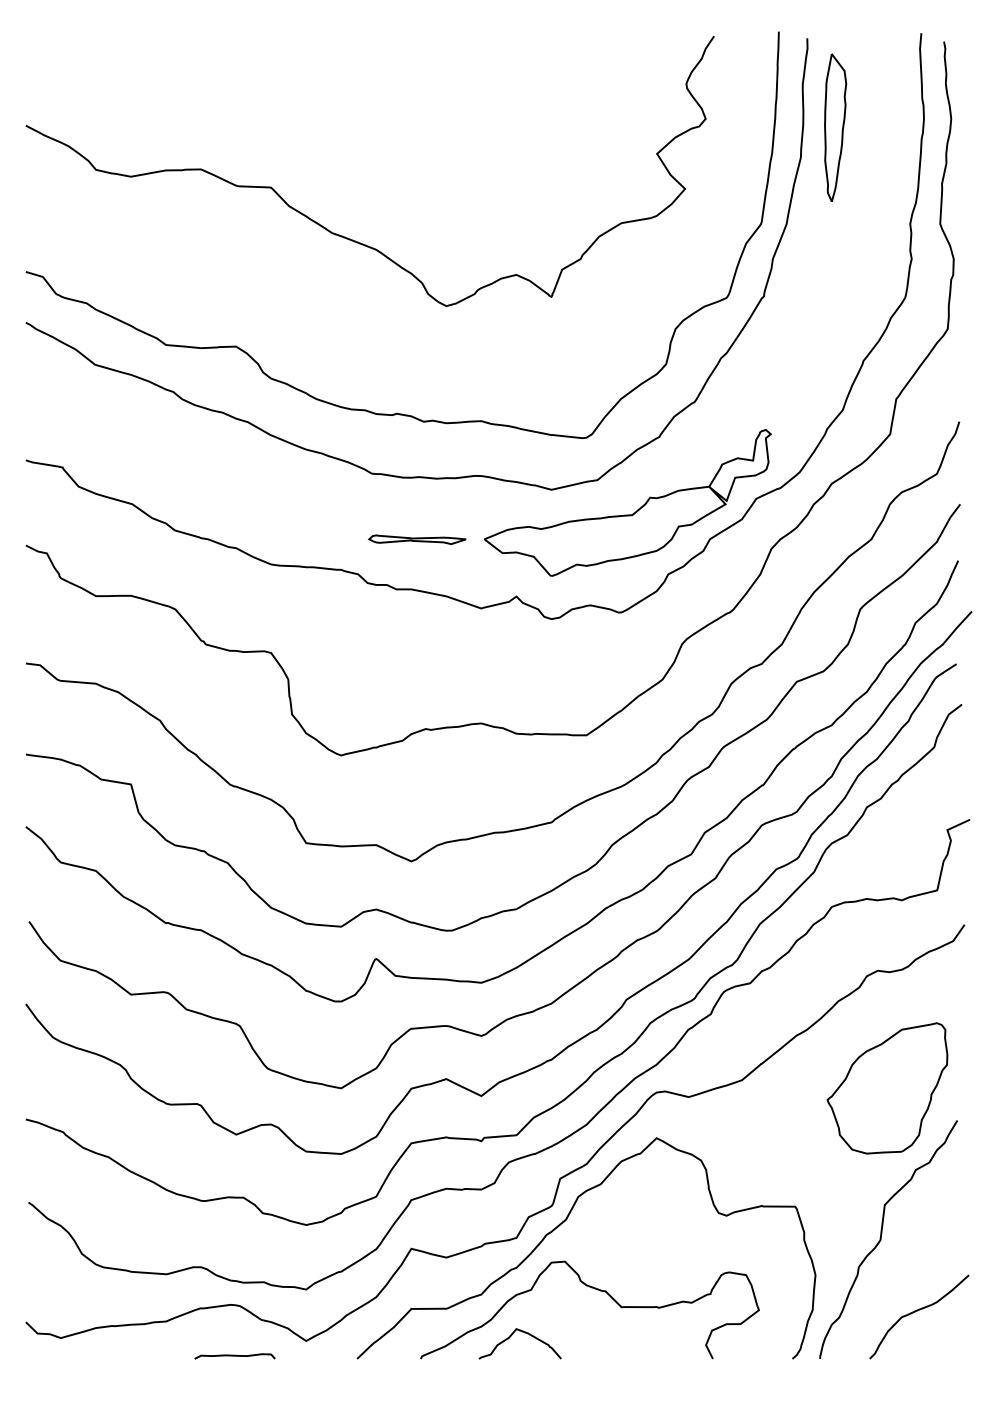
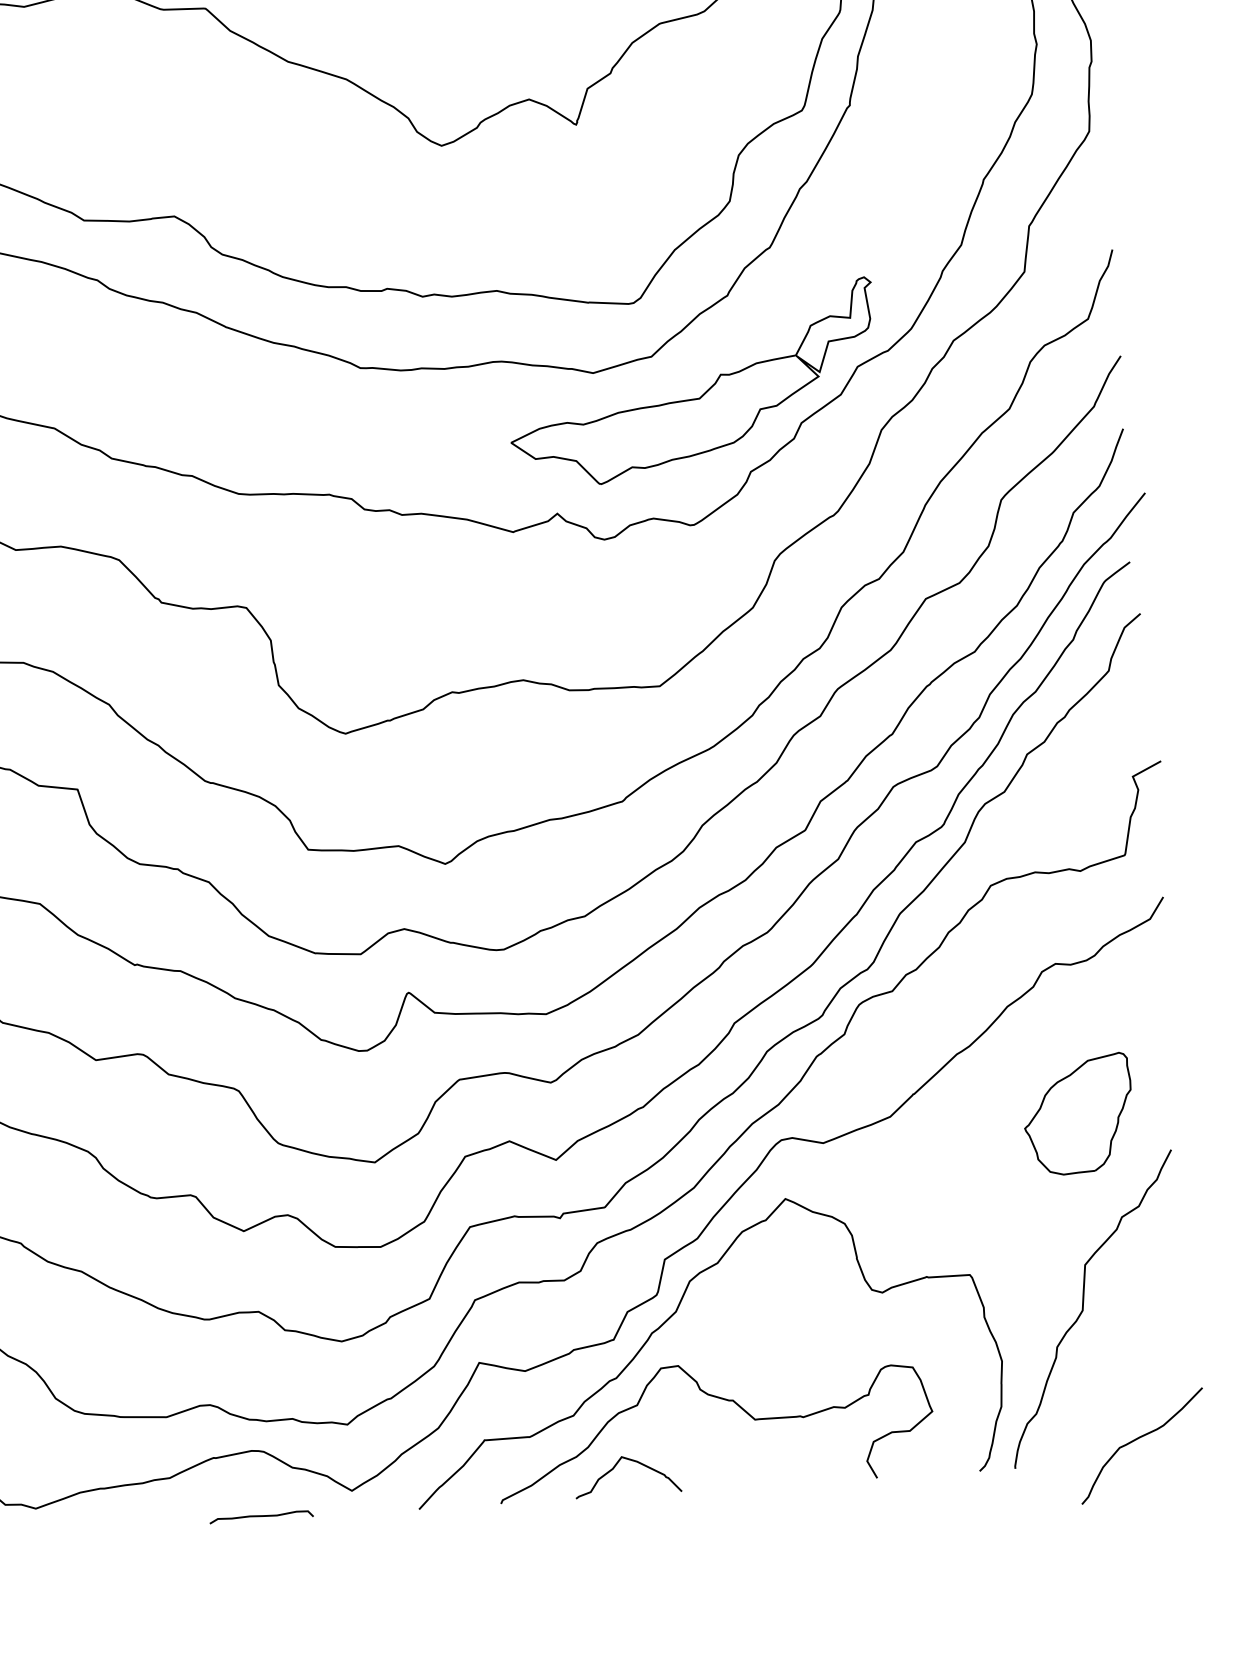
part: (417, 539) -> (424, 448), removed
part: (887, 1088) -> (1078, 1114), size x0.7
curve: (917, 1311) -> (1139, 1439), moved

